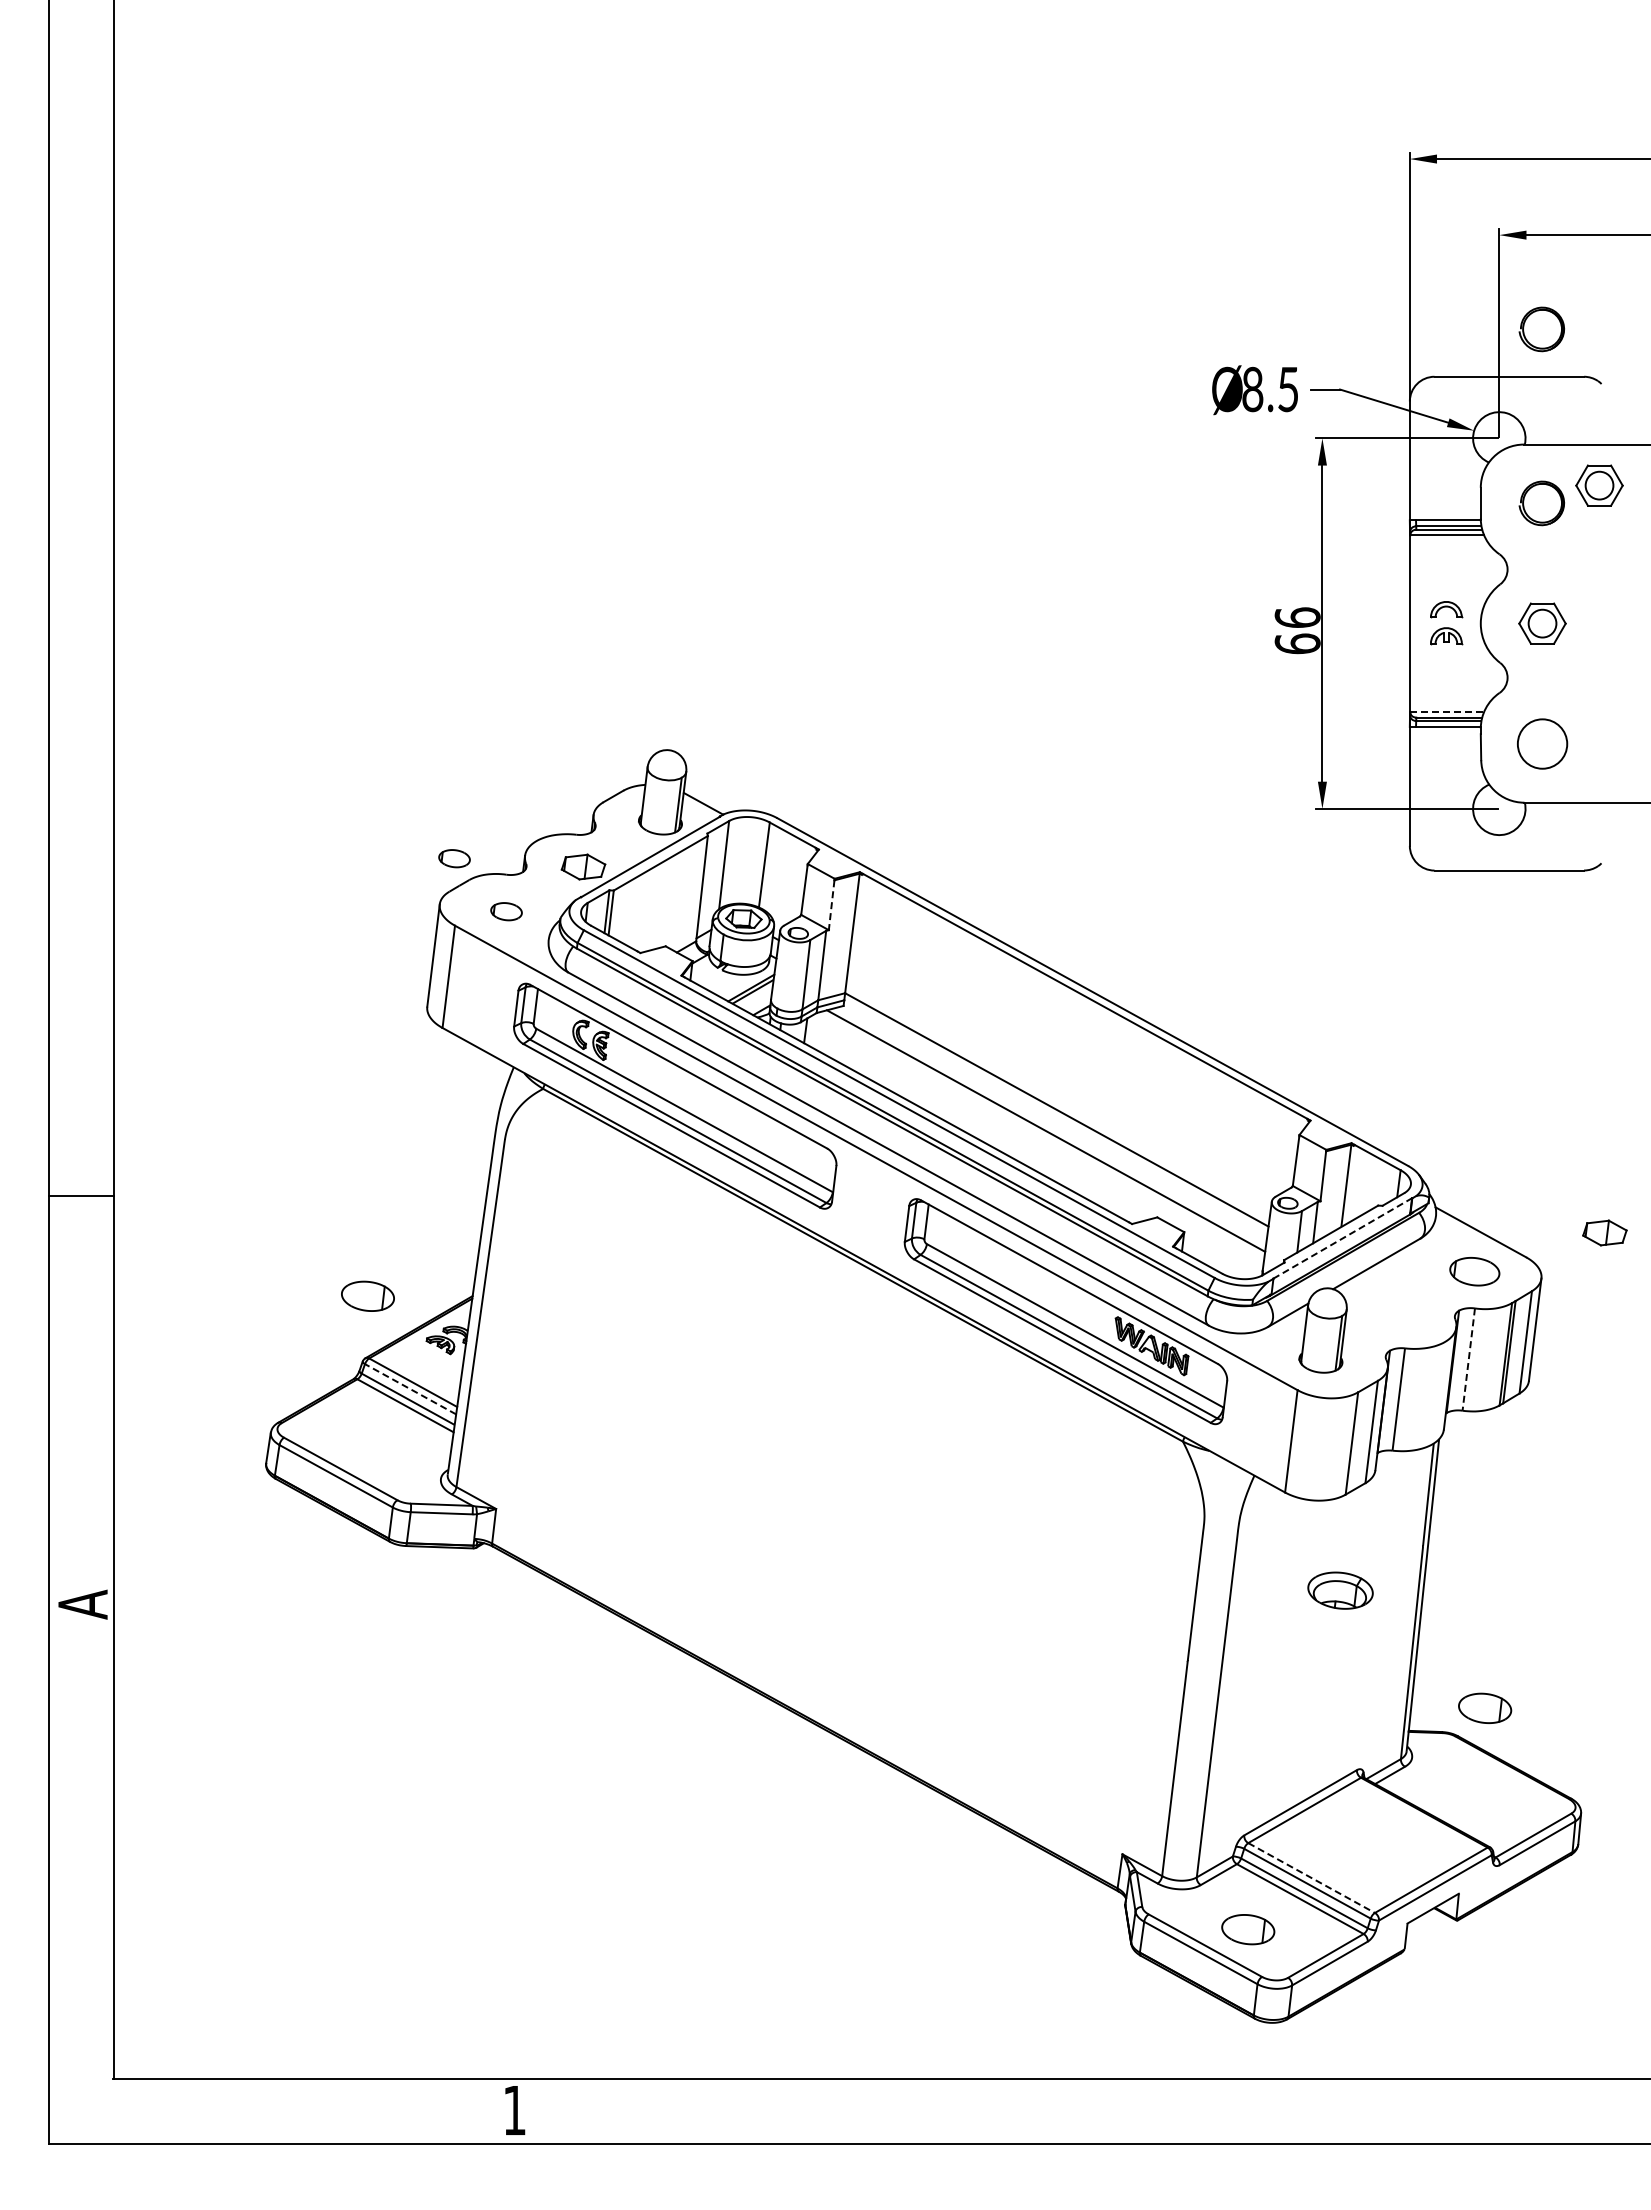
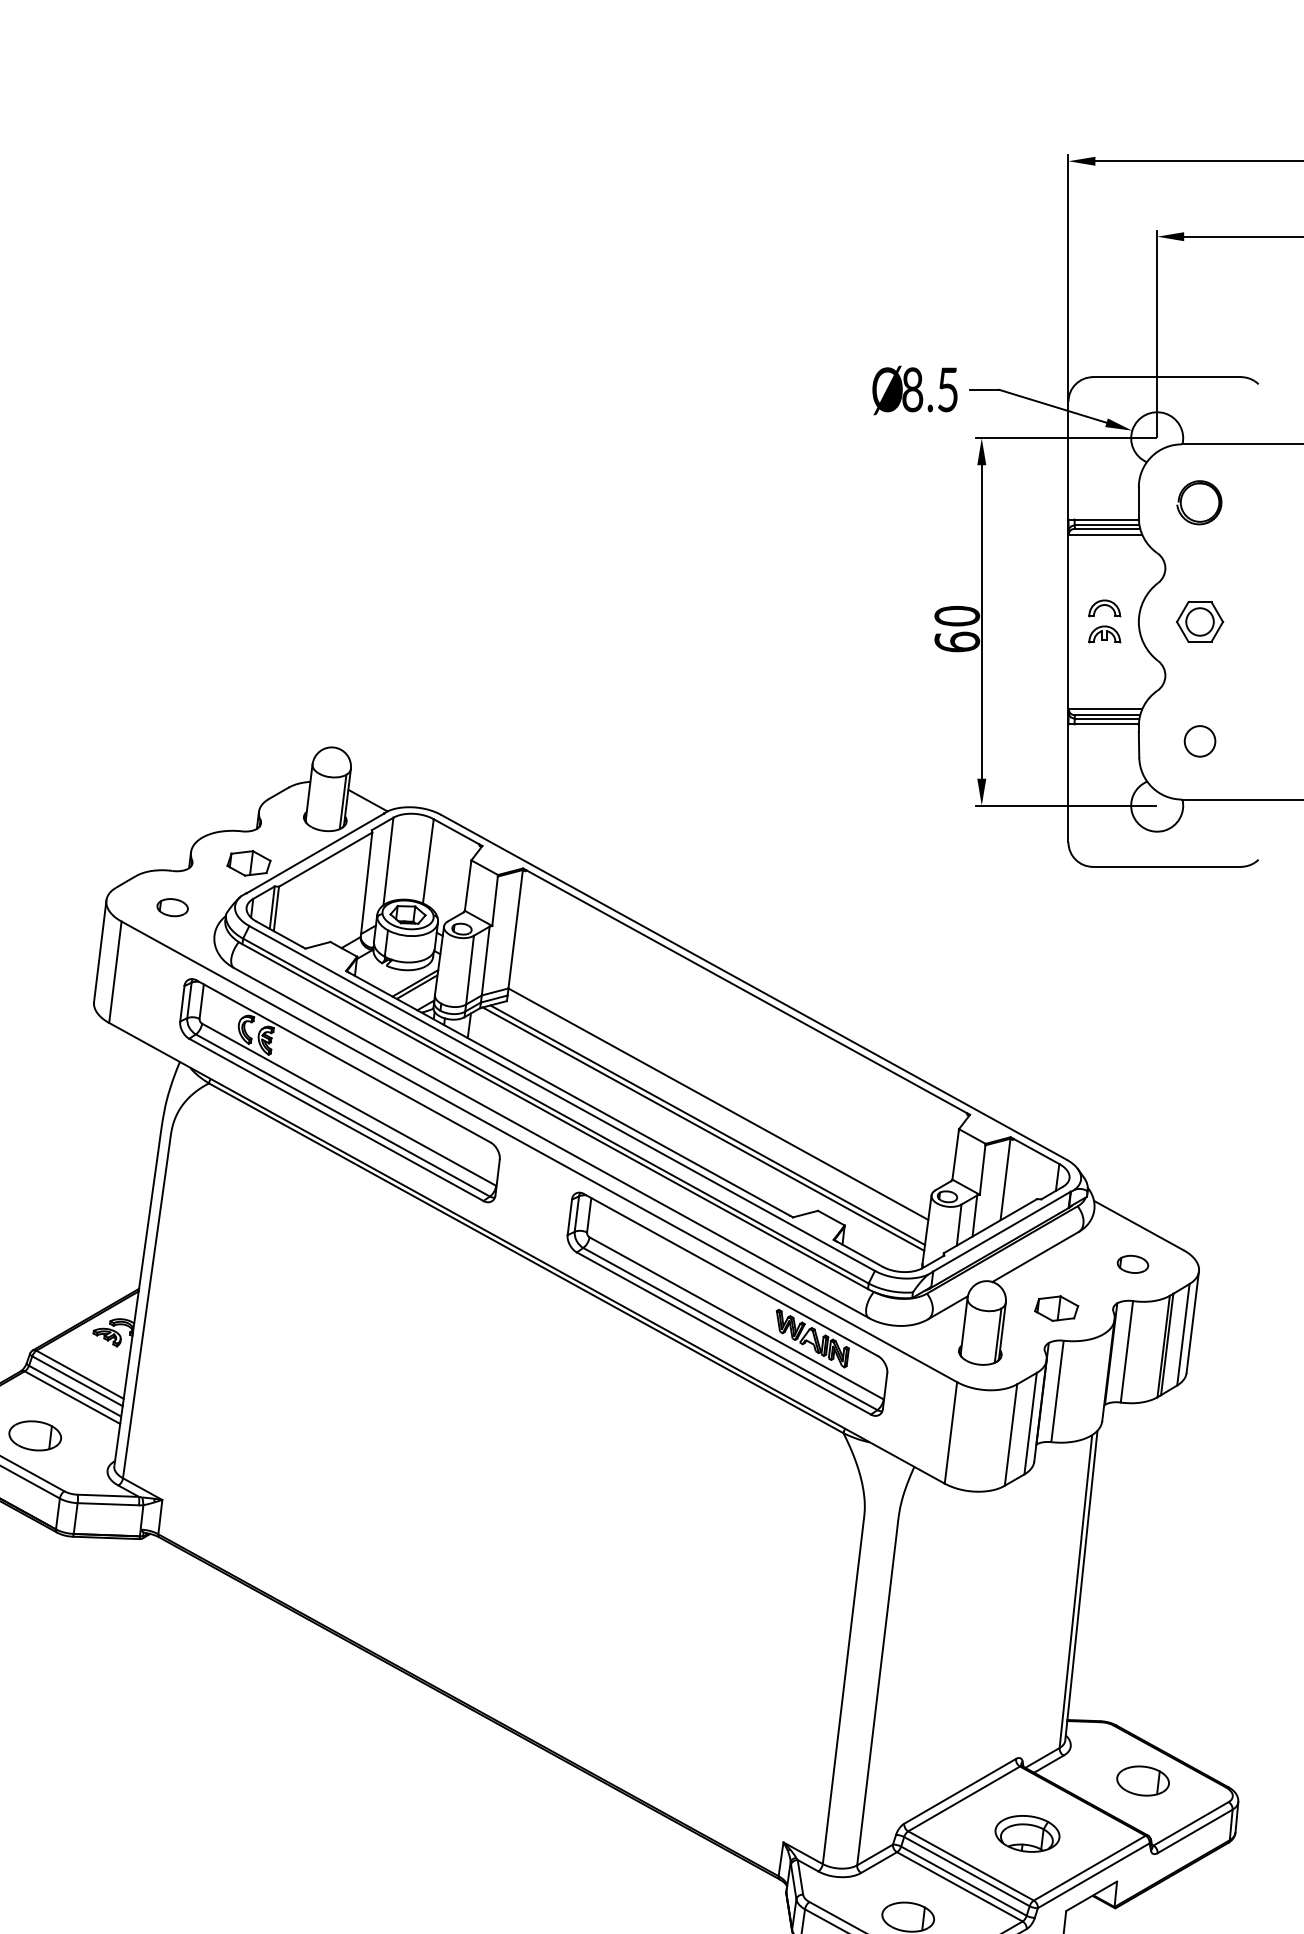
part: (1541, 329) -> (1199, 330), removed
part: (1599, 485) -> (1256, 484), removed
text: (1297, 617) -> (957, 615), 66 -> 60
line: (1447, 711) -> (1105, 709), dashed -> solid
circle: (1542, 743) -> (1200, 740), size x0.62
part: (454, 858) -> (121, 854), removed
line: (831, 905) -> (494, 901), dashed -> solid
line: (1041, 1134) -> (703, 1128), added
part: (1604, 1232) -> (1056, 1308), moved
line: (1343, 1238) -> (1002, 1231), dashed -> solid
part: (1474, 1270) -> (1132, 1263), size x0.62
part: (367, 1295) -> (34, 1435), moved
line: (1468, 1359) -> (1126, 1351), dashed -> solid
line: (410, 1389) -> (77, 1381), dashed -> solid
part: (1340, 1590) -> (1027, 1833), moved
part: (1485, 1707) -> (1143, 1780), moved
line: (1312, 1878) -> (971, 1866), dashed -> solid

